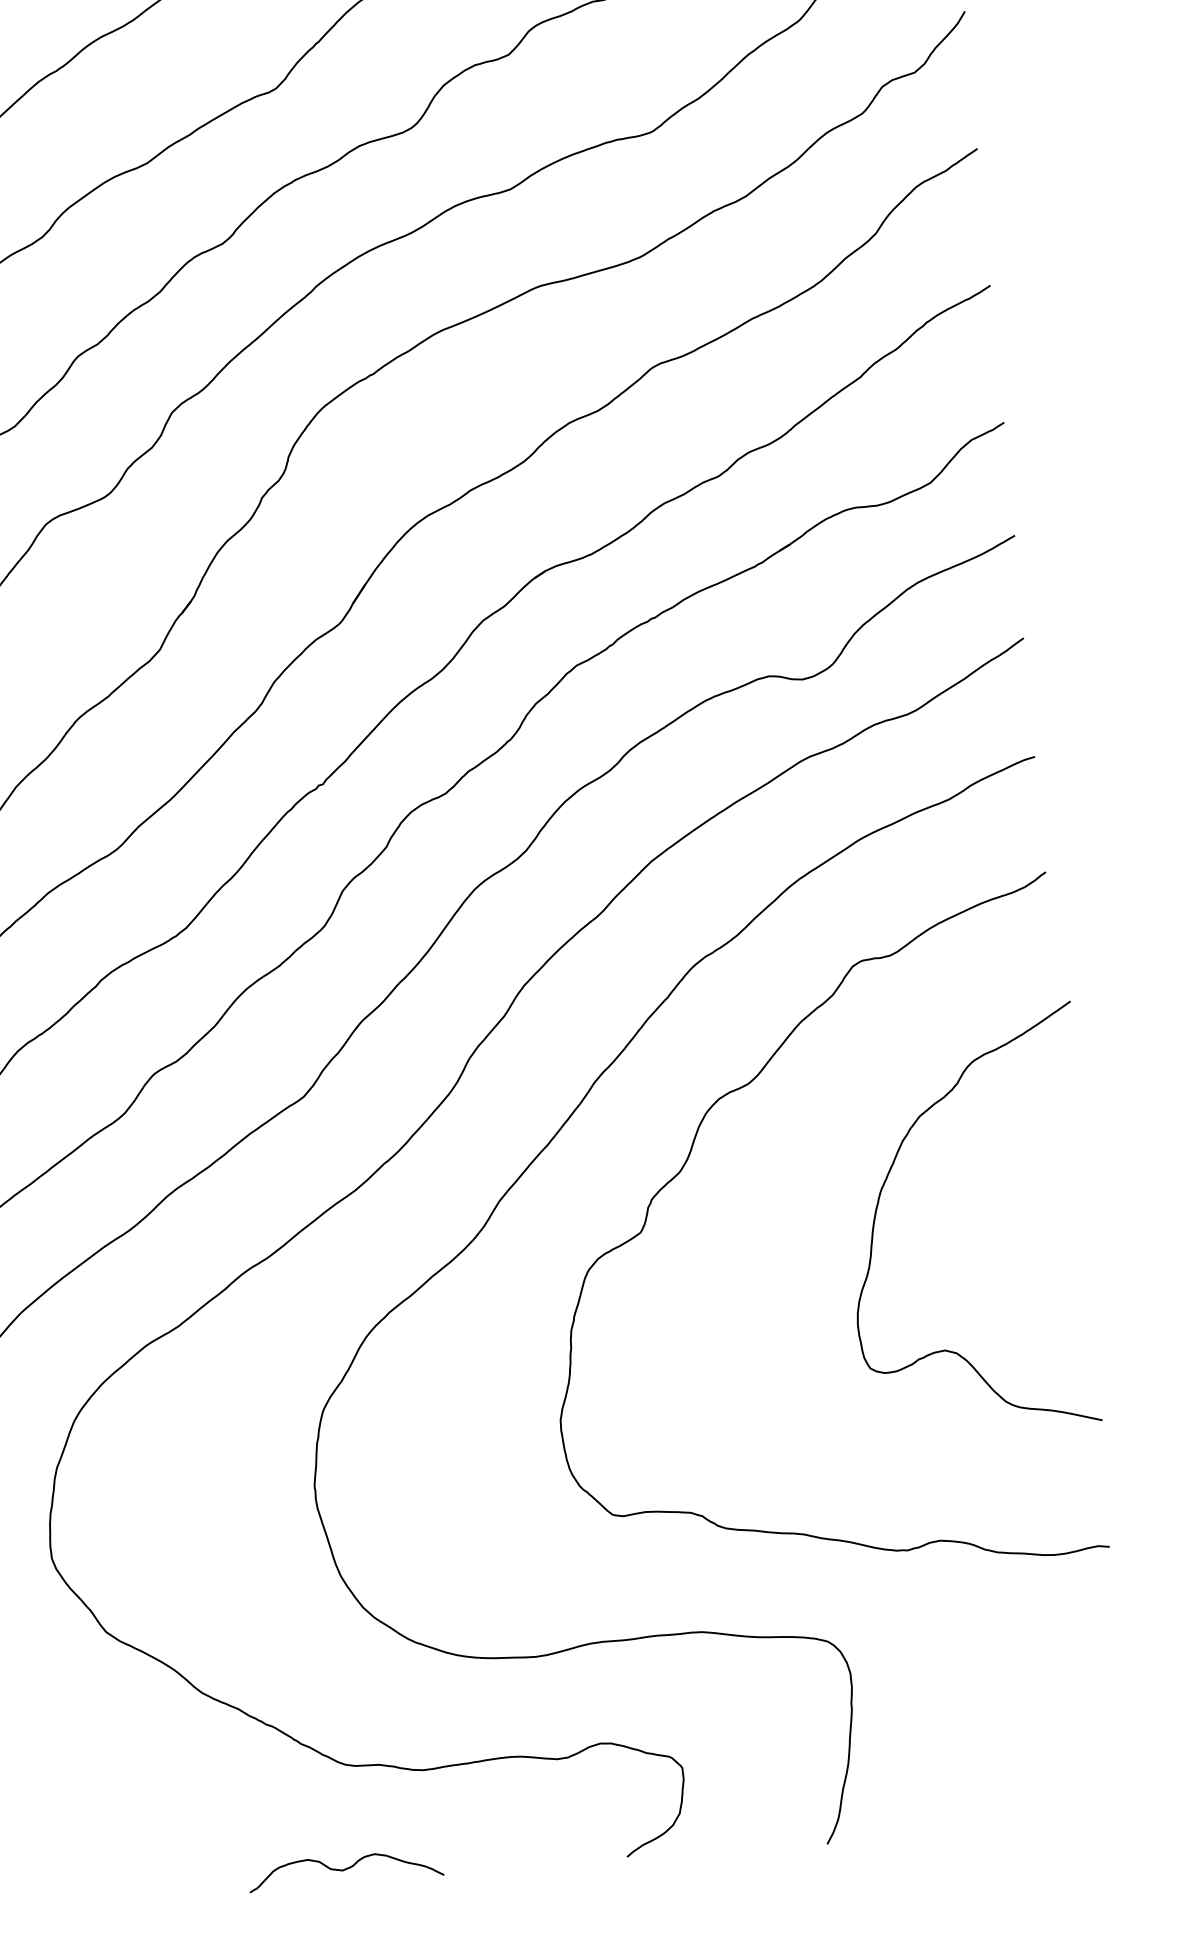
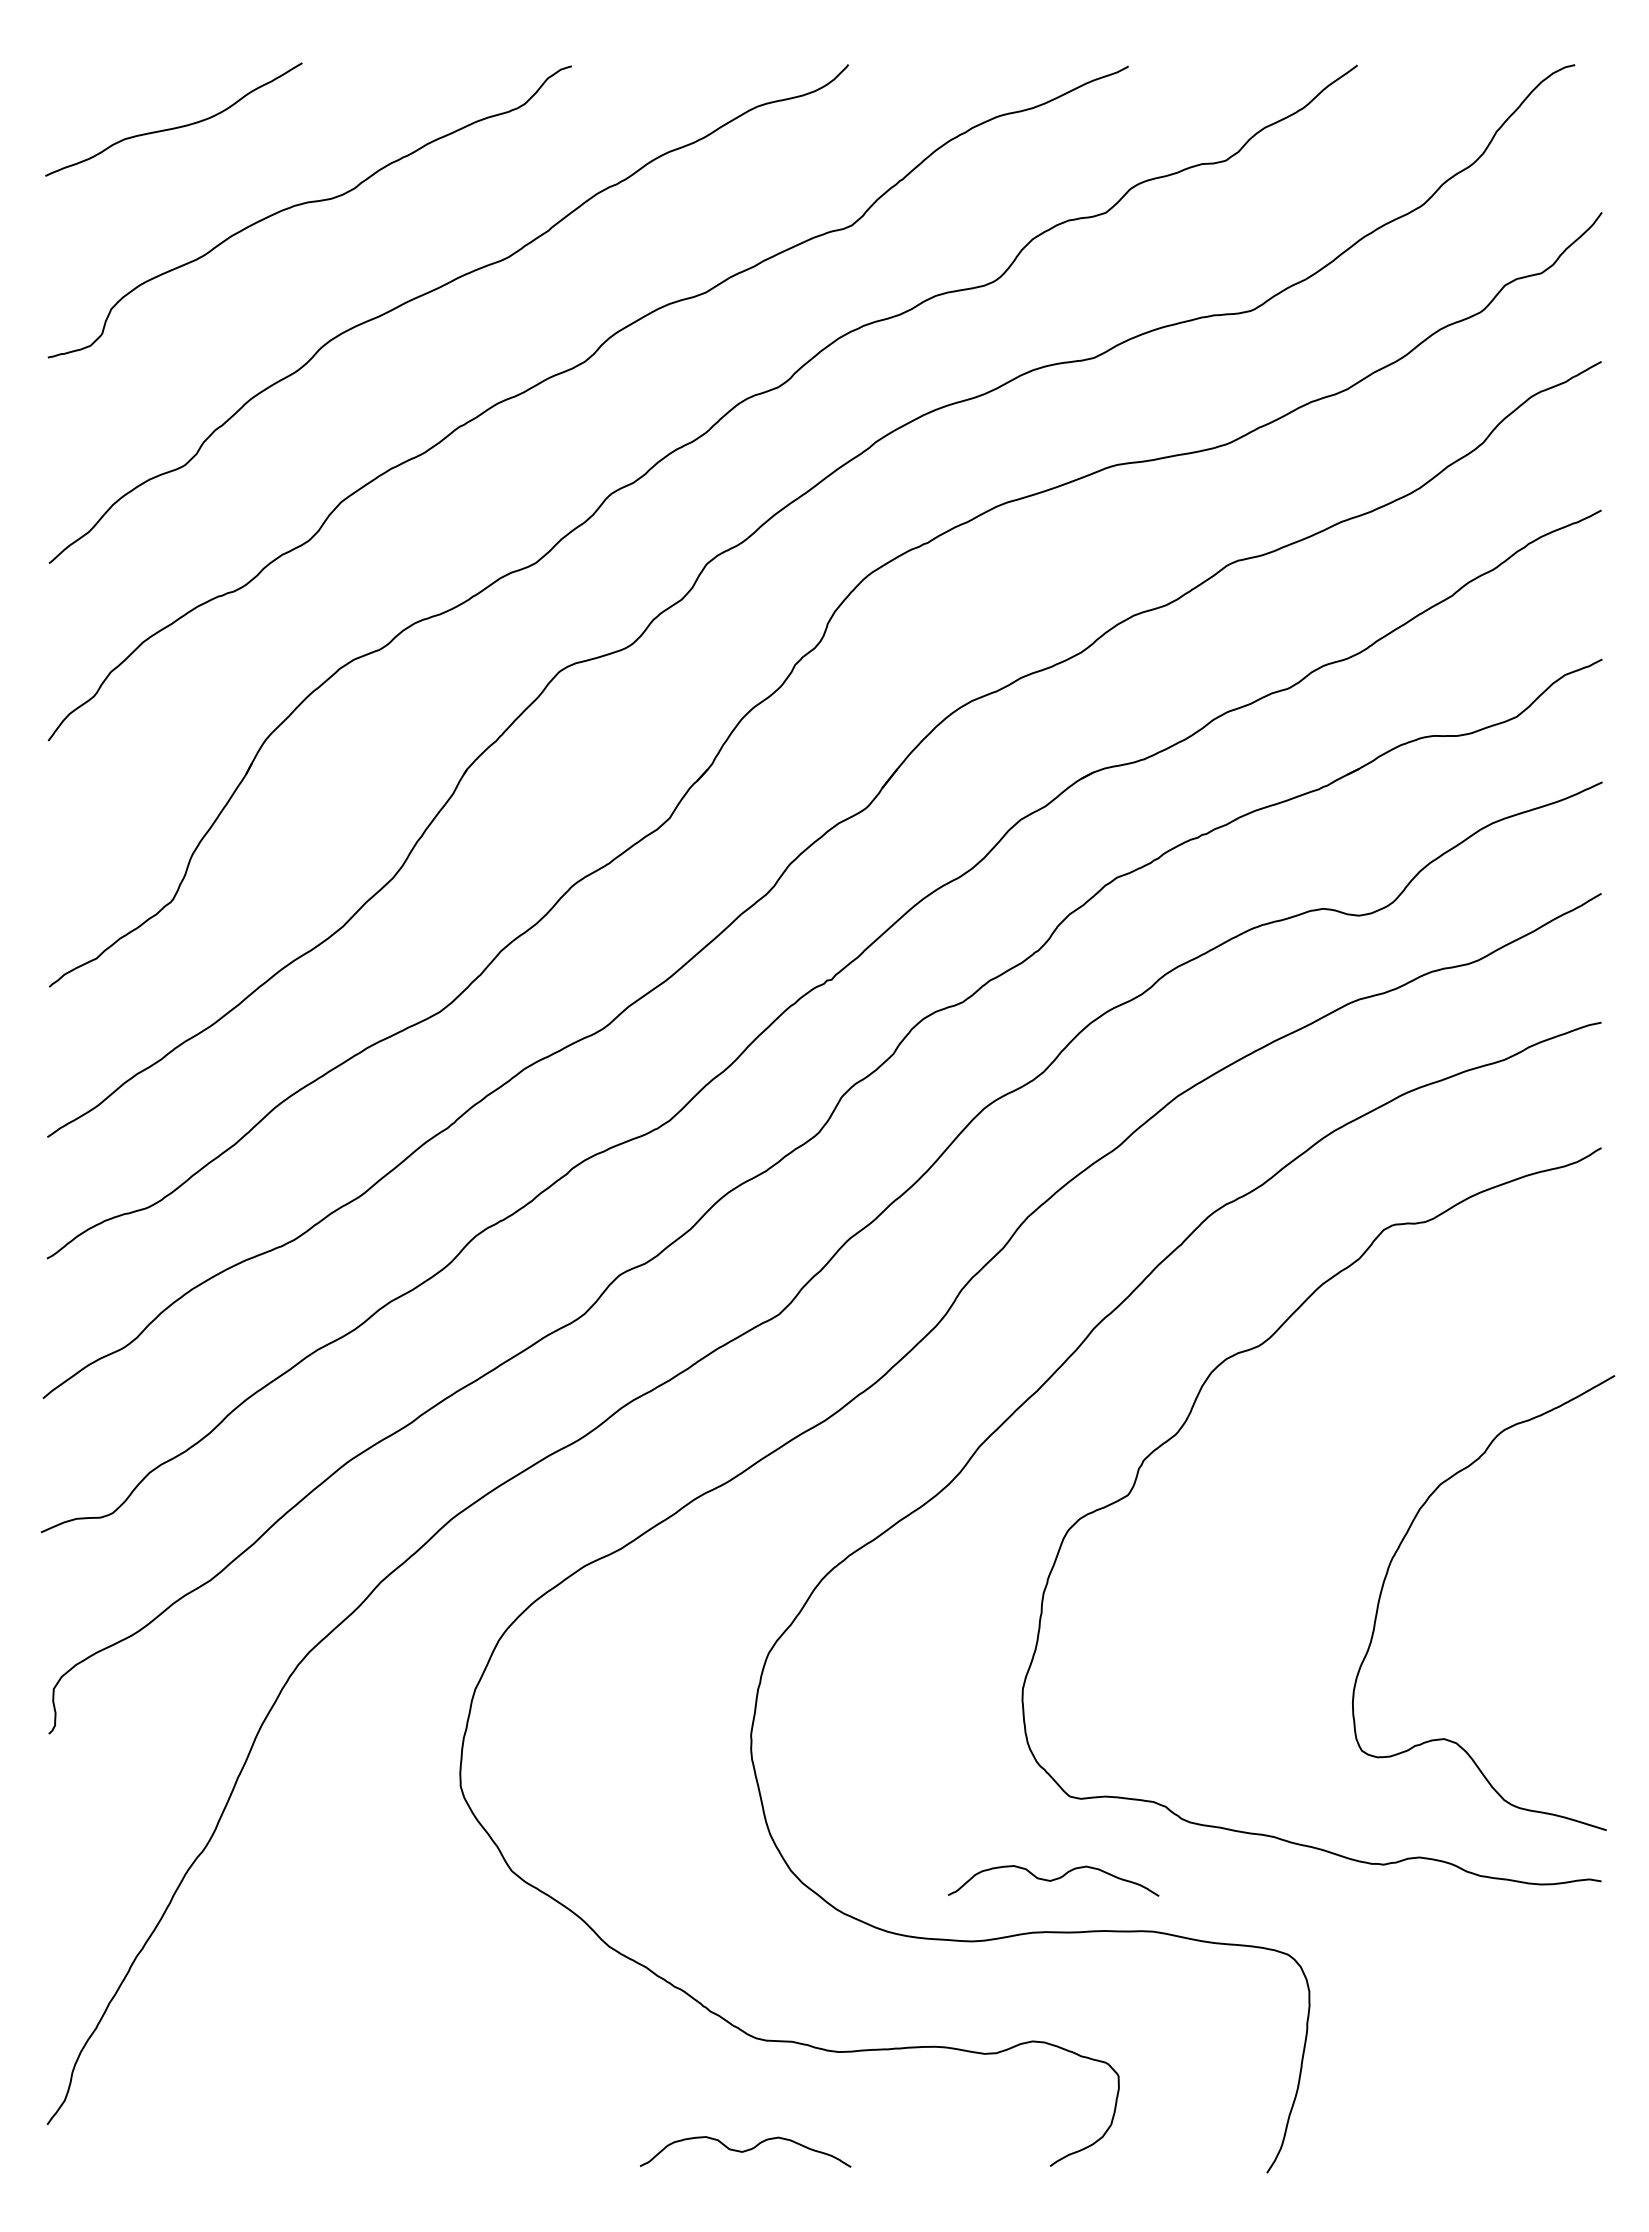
curve: (879, 1202) -> (1388, 1572), moved
curve: (605, 1593) -> (1053, 1880), added

